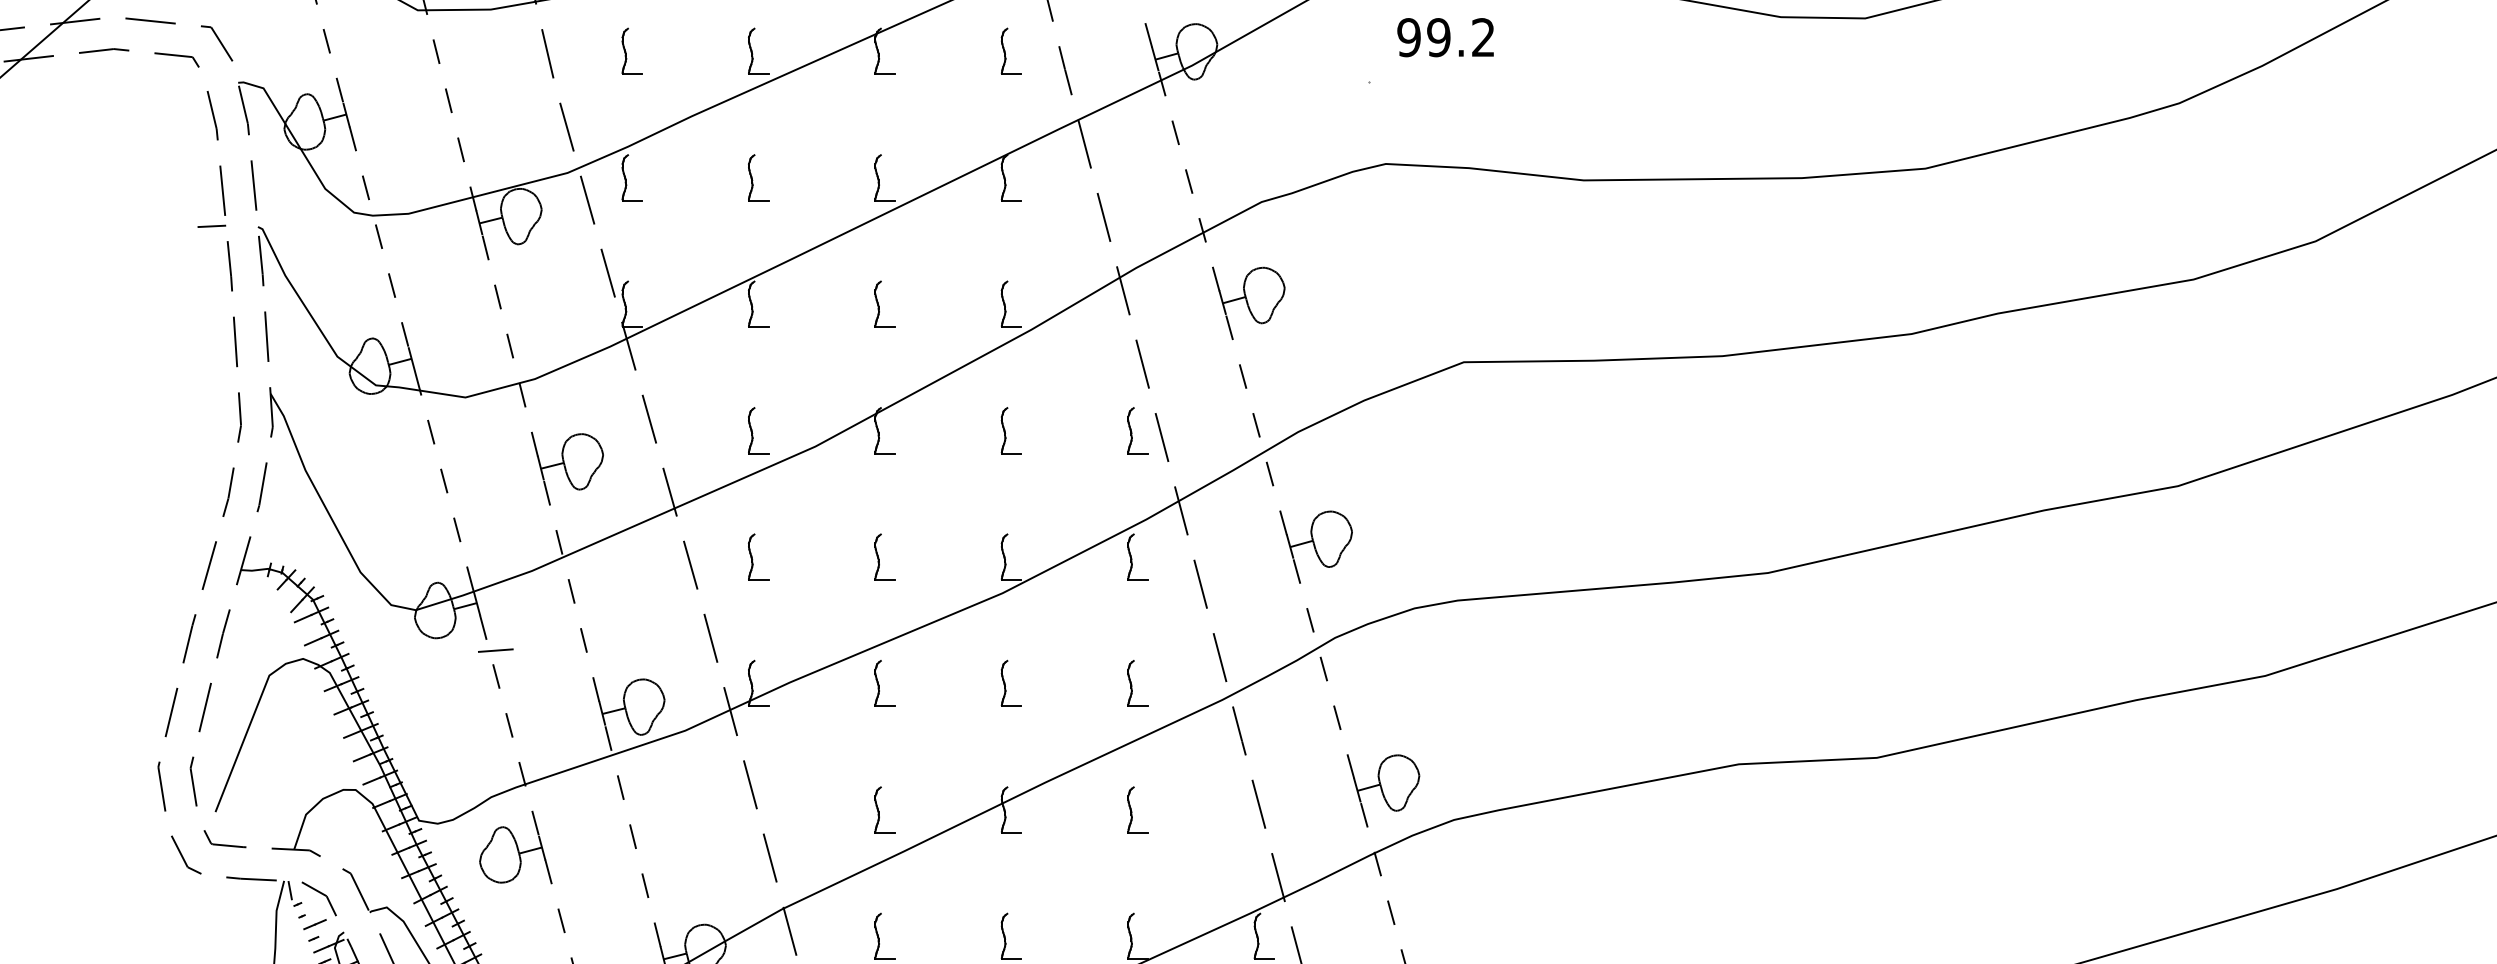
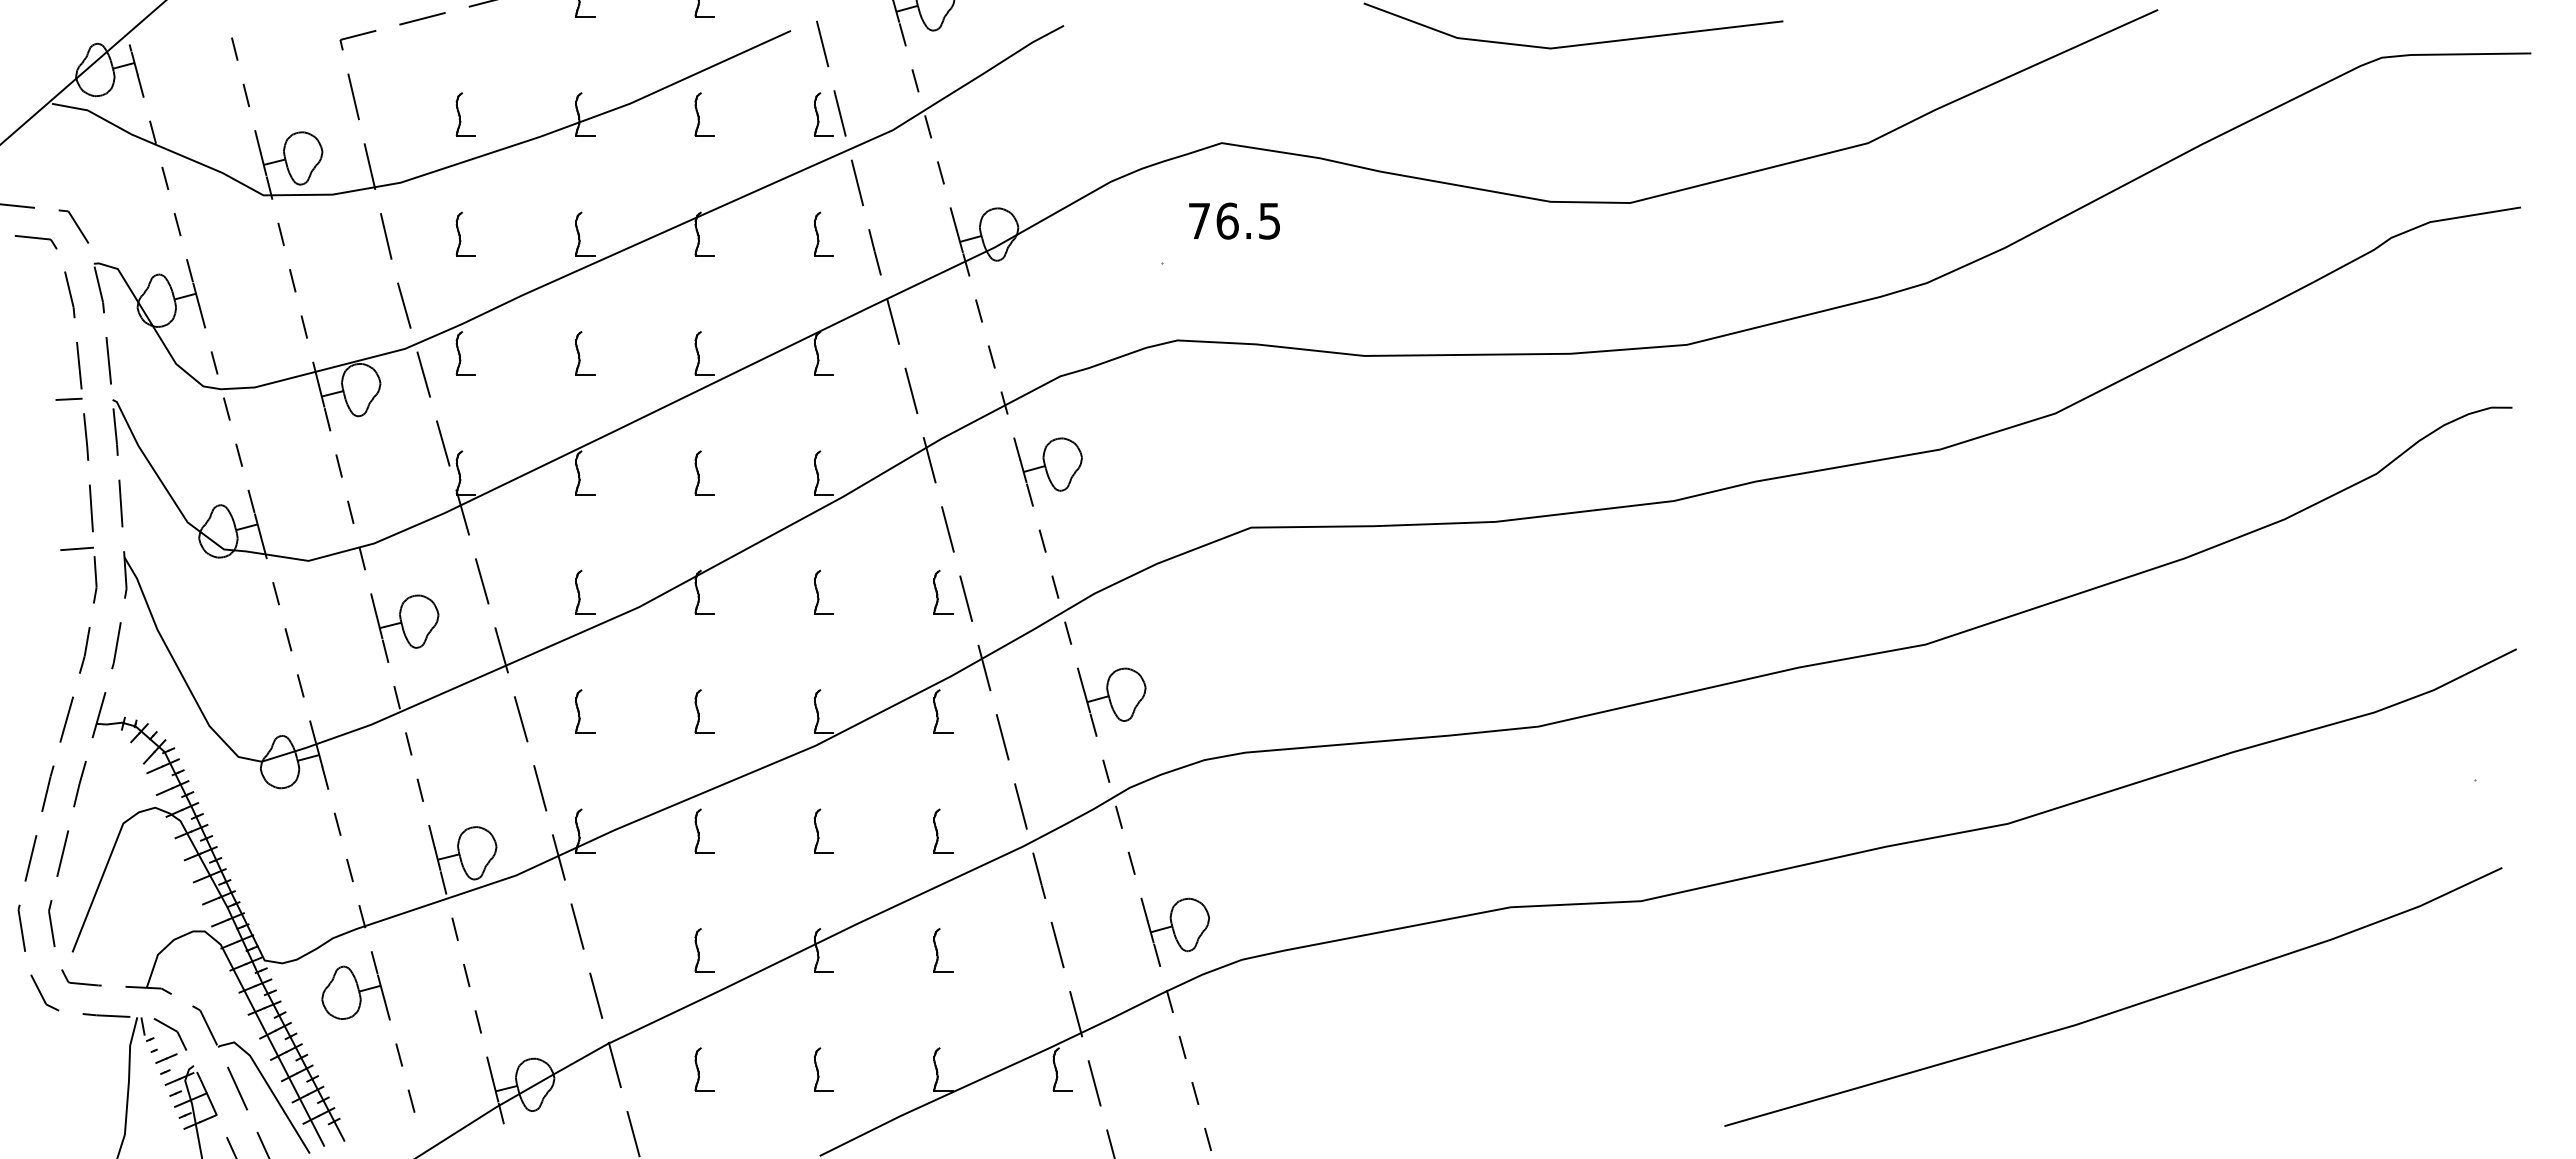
text: (1445, 36) -> (1233, 220), 99.2 -> 76.5
line: (495, 650) -> (76, 548), moved

